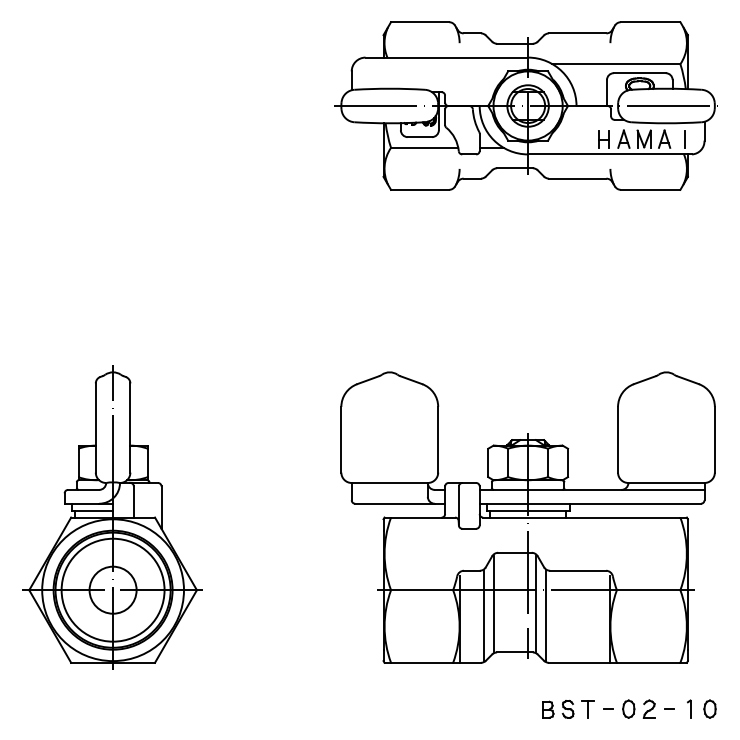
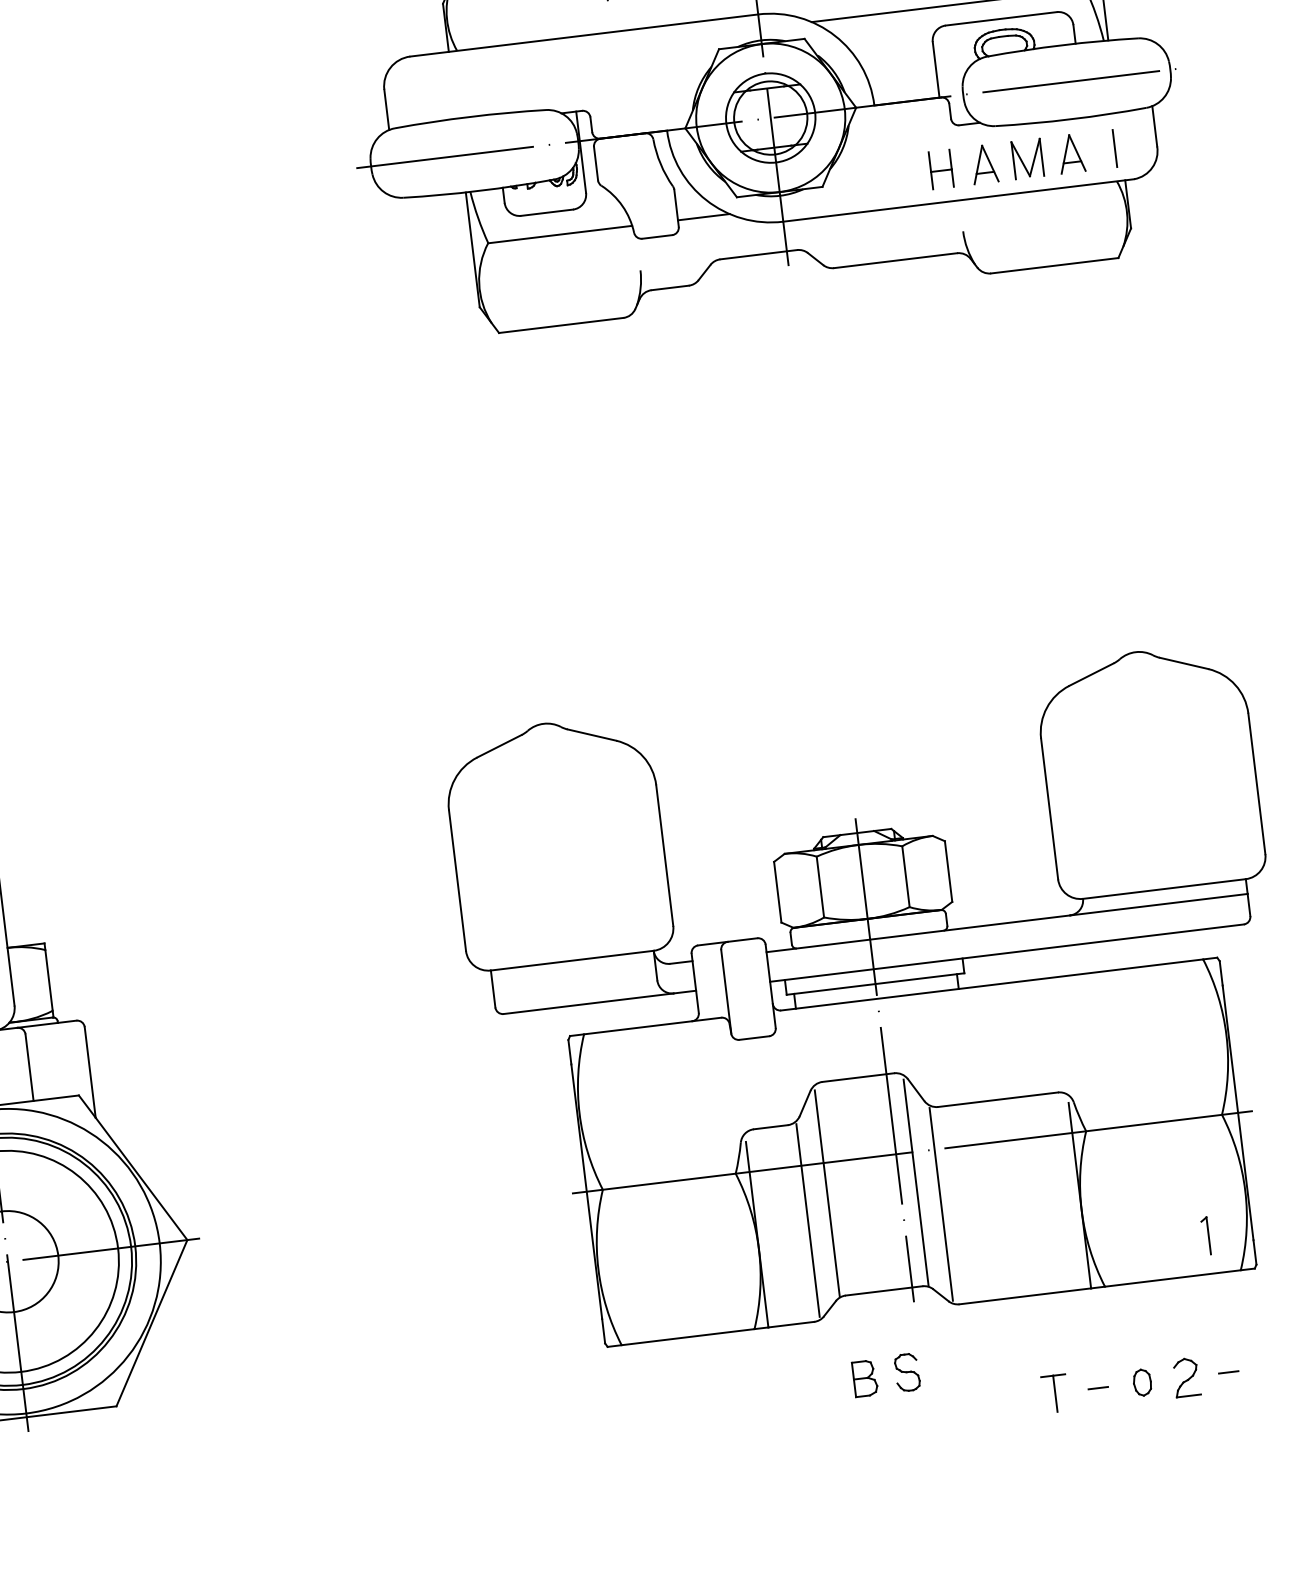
part: (558, 708) -> (886, 1373), moved
part: (628, 708) -> (1141, 1381), size x0.7
part: (689, 708) -> (1206, 1234), moved

